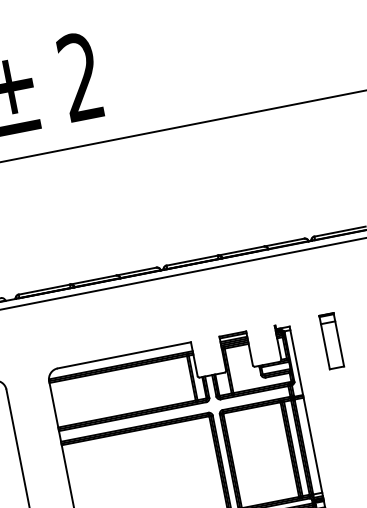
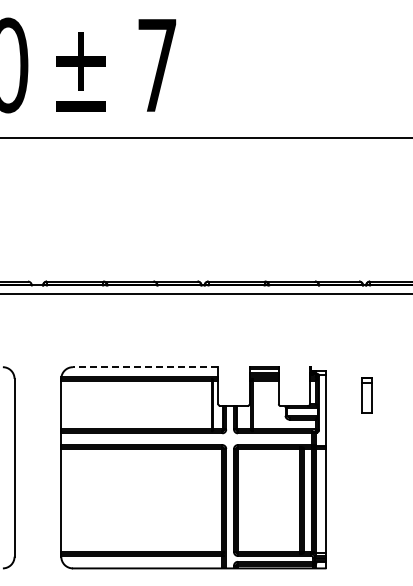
text: (80, 76) -> (157, 64), 2 -> 7
part: (331, 340) -> (366, 394), size x0.6
line: (124, 355) -> (145, 367), solid -> dashed

